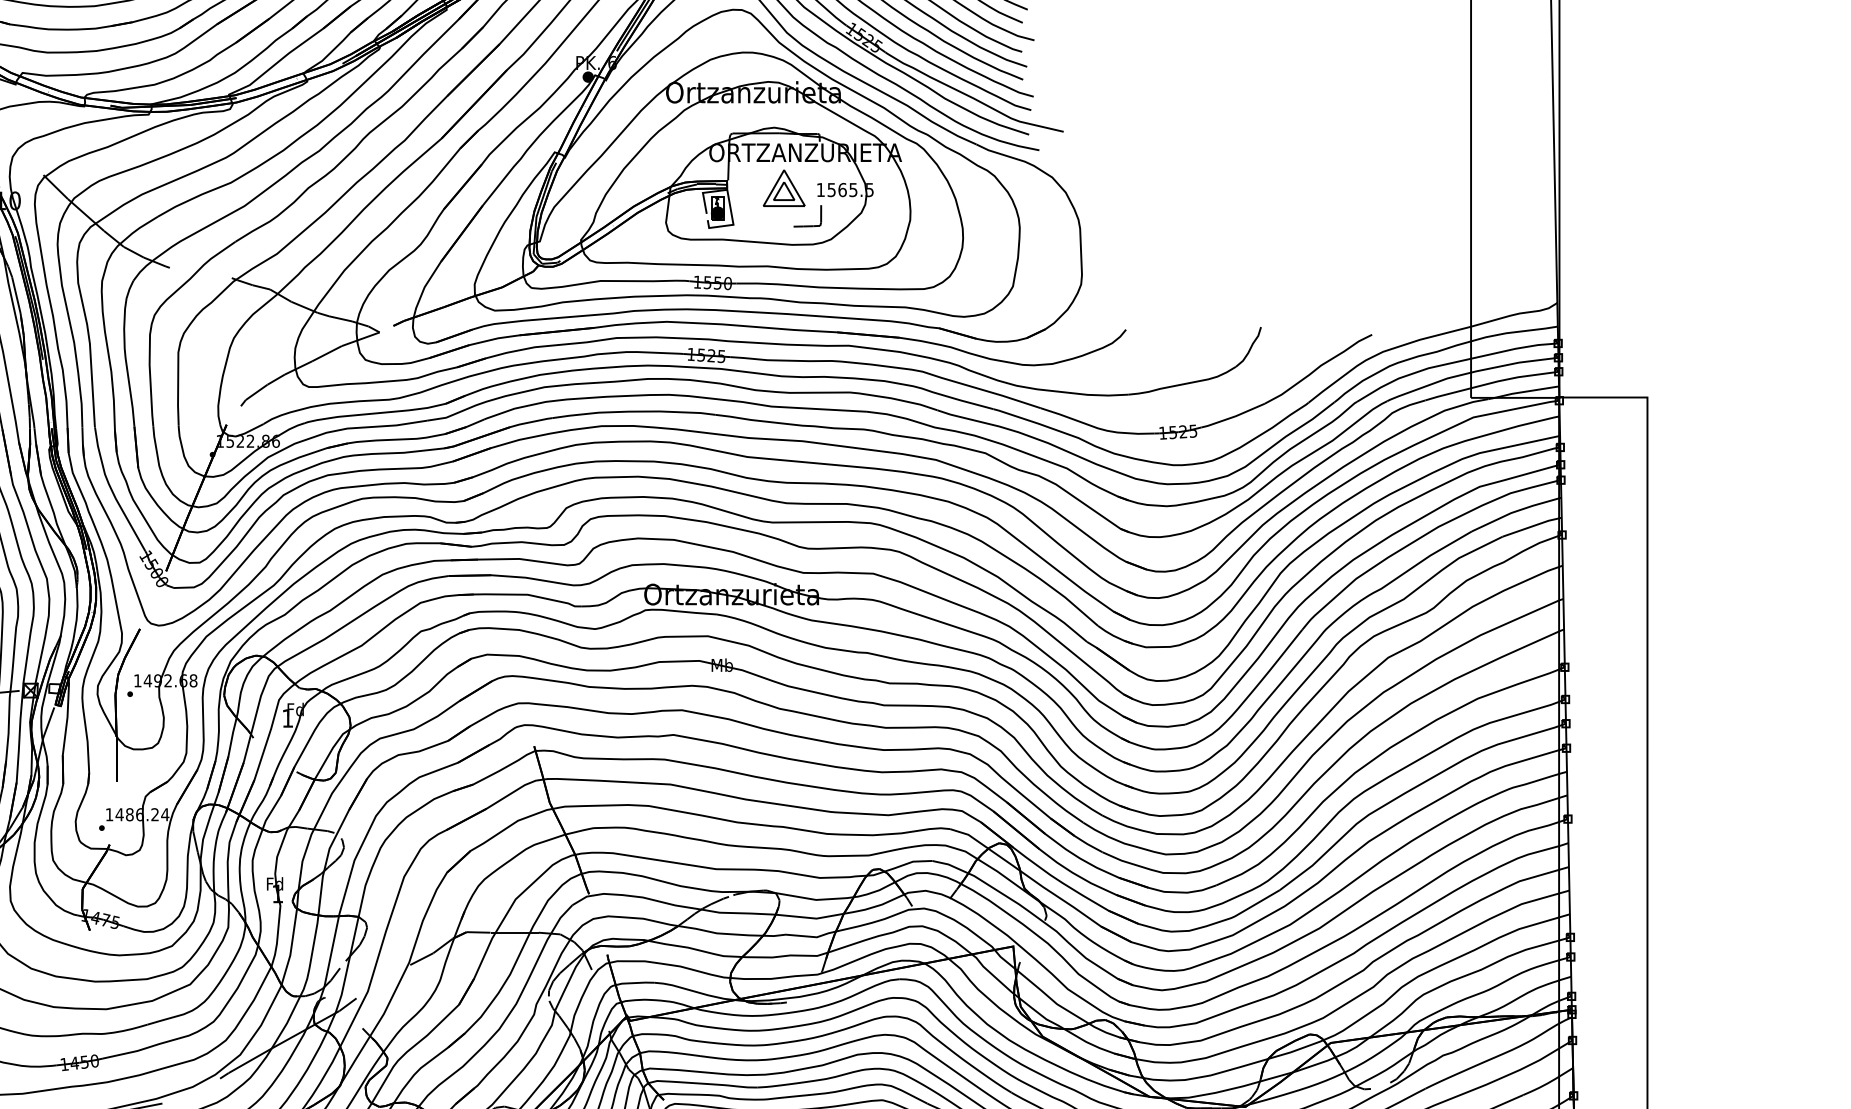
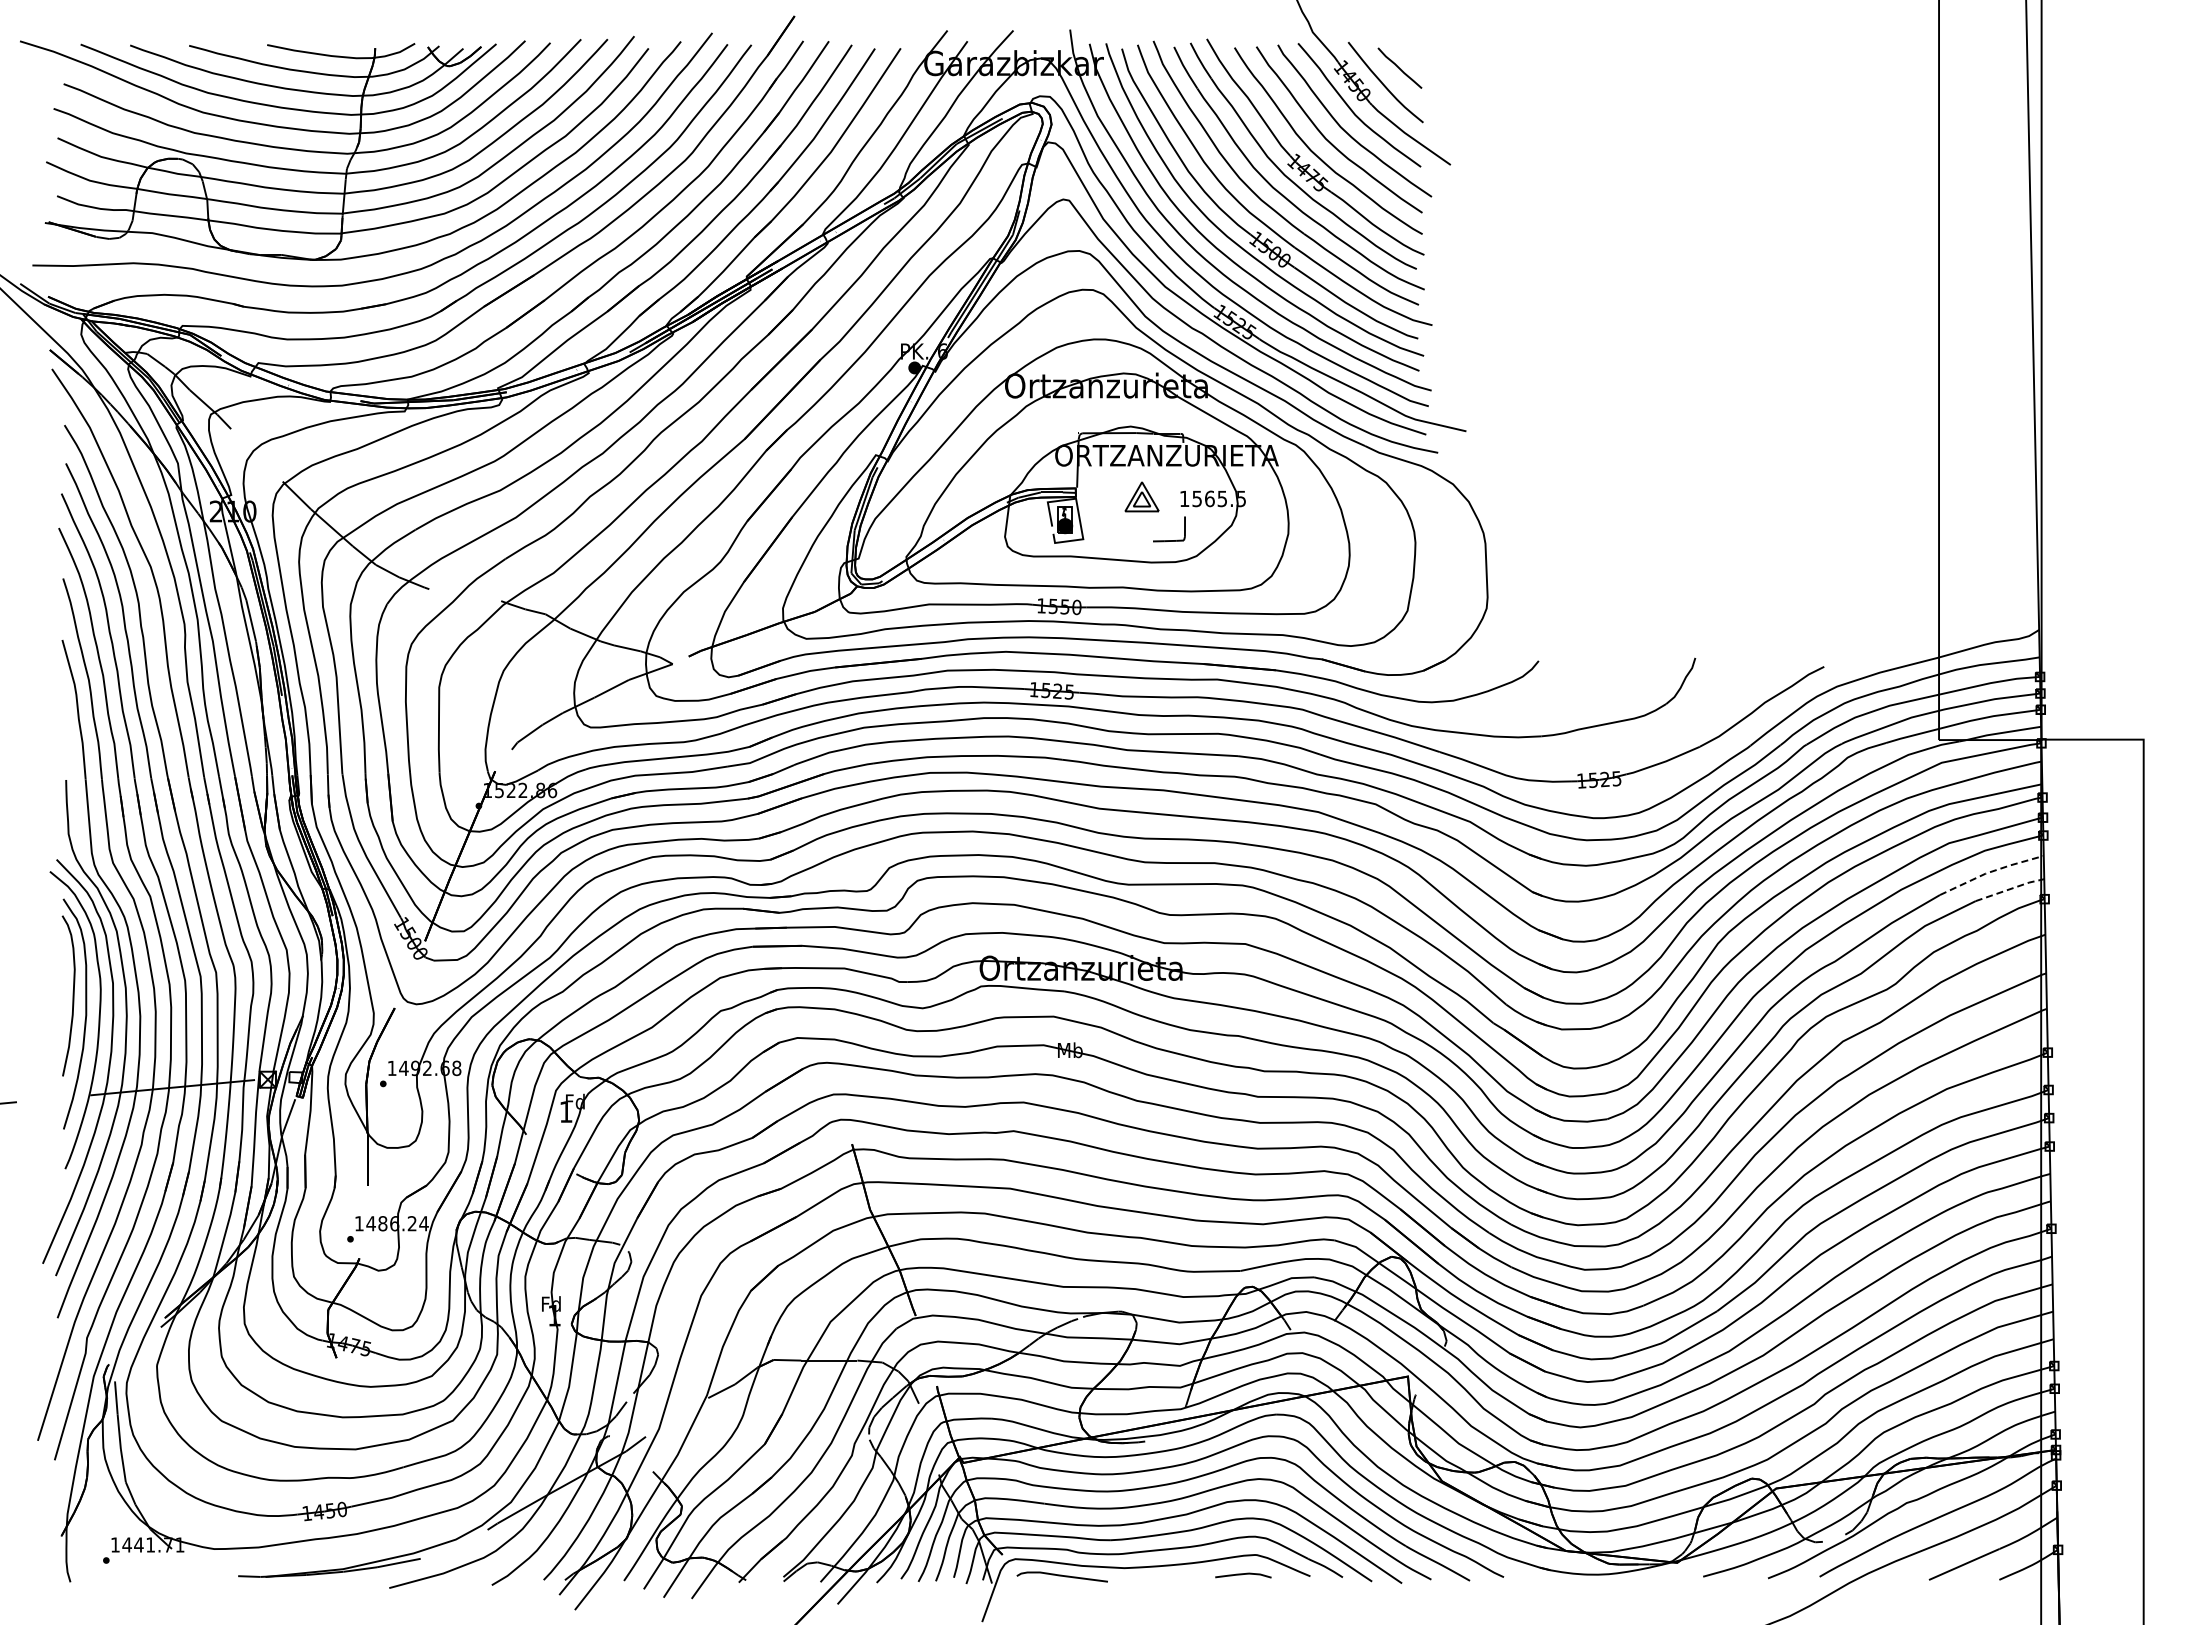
part: (783, 187) -> (1141, 496), size x0.7
line: (1516, 511) -> (1991, 871), solid -> dashed
line: (1532, 526) -> (2010, 889), solid -> dashed

